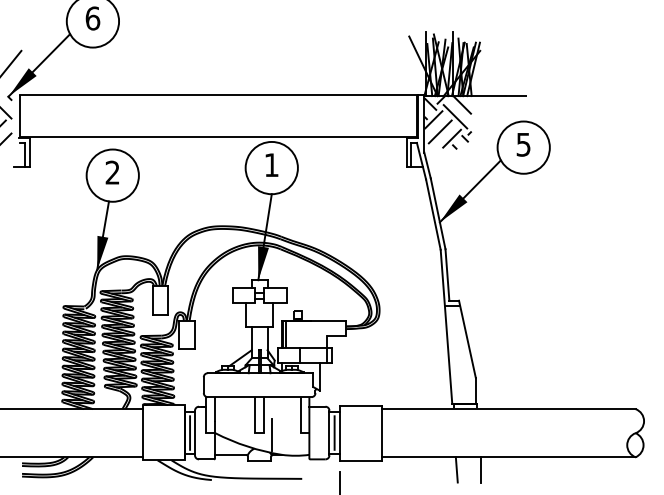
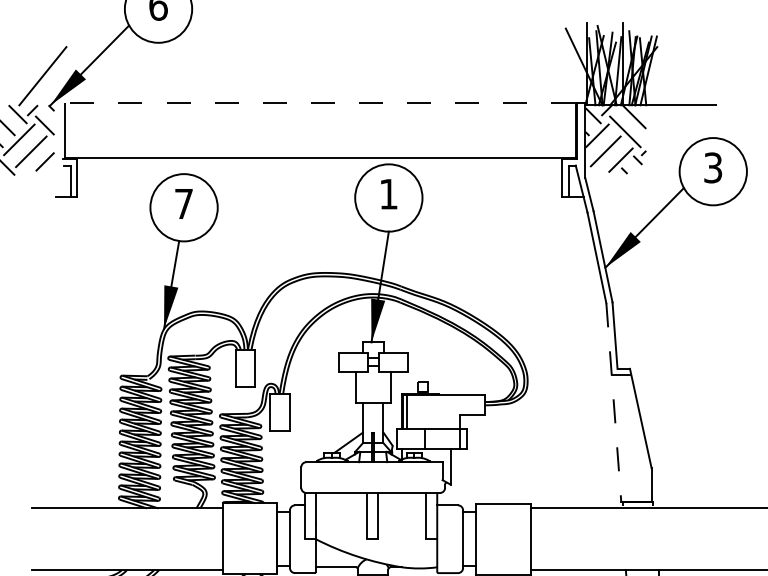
line: (217, 94) -> (318, 103), solid -> dashed
text: (523, 144) -> (712, 167), 5 -> 3
text: (112, 172) -> (183, 203), 2 -> 7
line: (446, 327) -> (613, 403), solid -> dashed
line: (190, 432) -> (284, 538), removed
line: (334, 432) -> (469, 538), removed
line: (272, 434) -> (389, 541), removed

